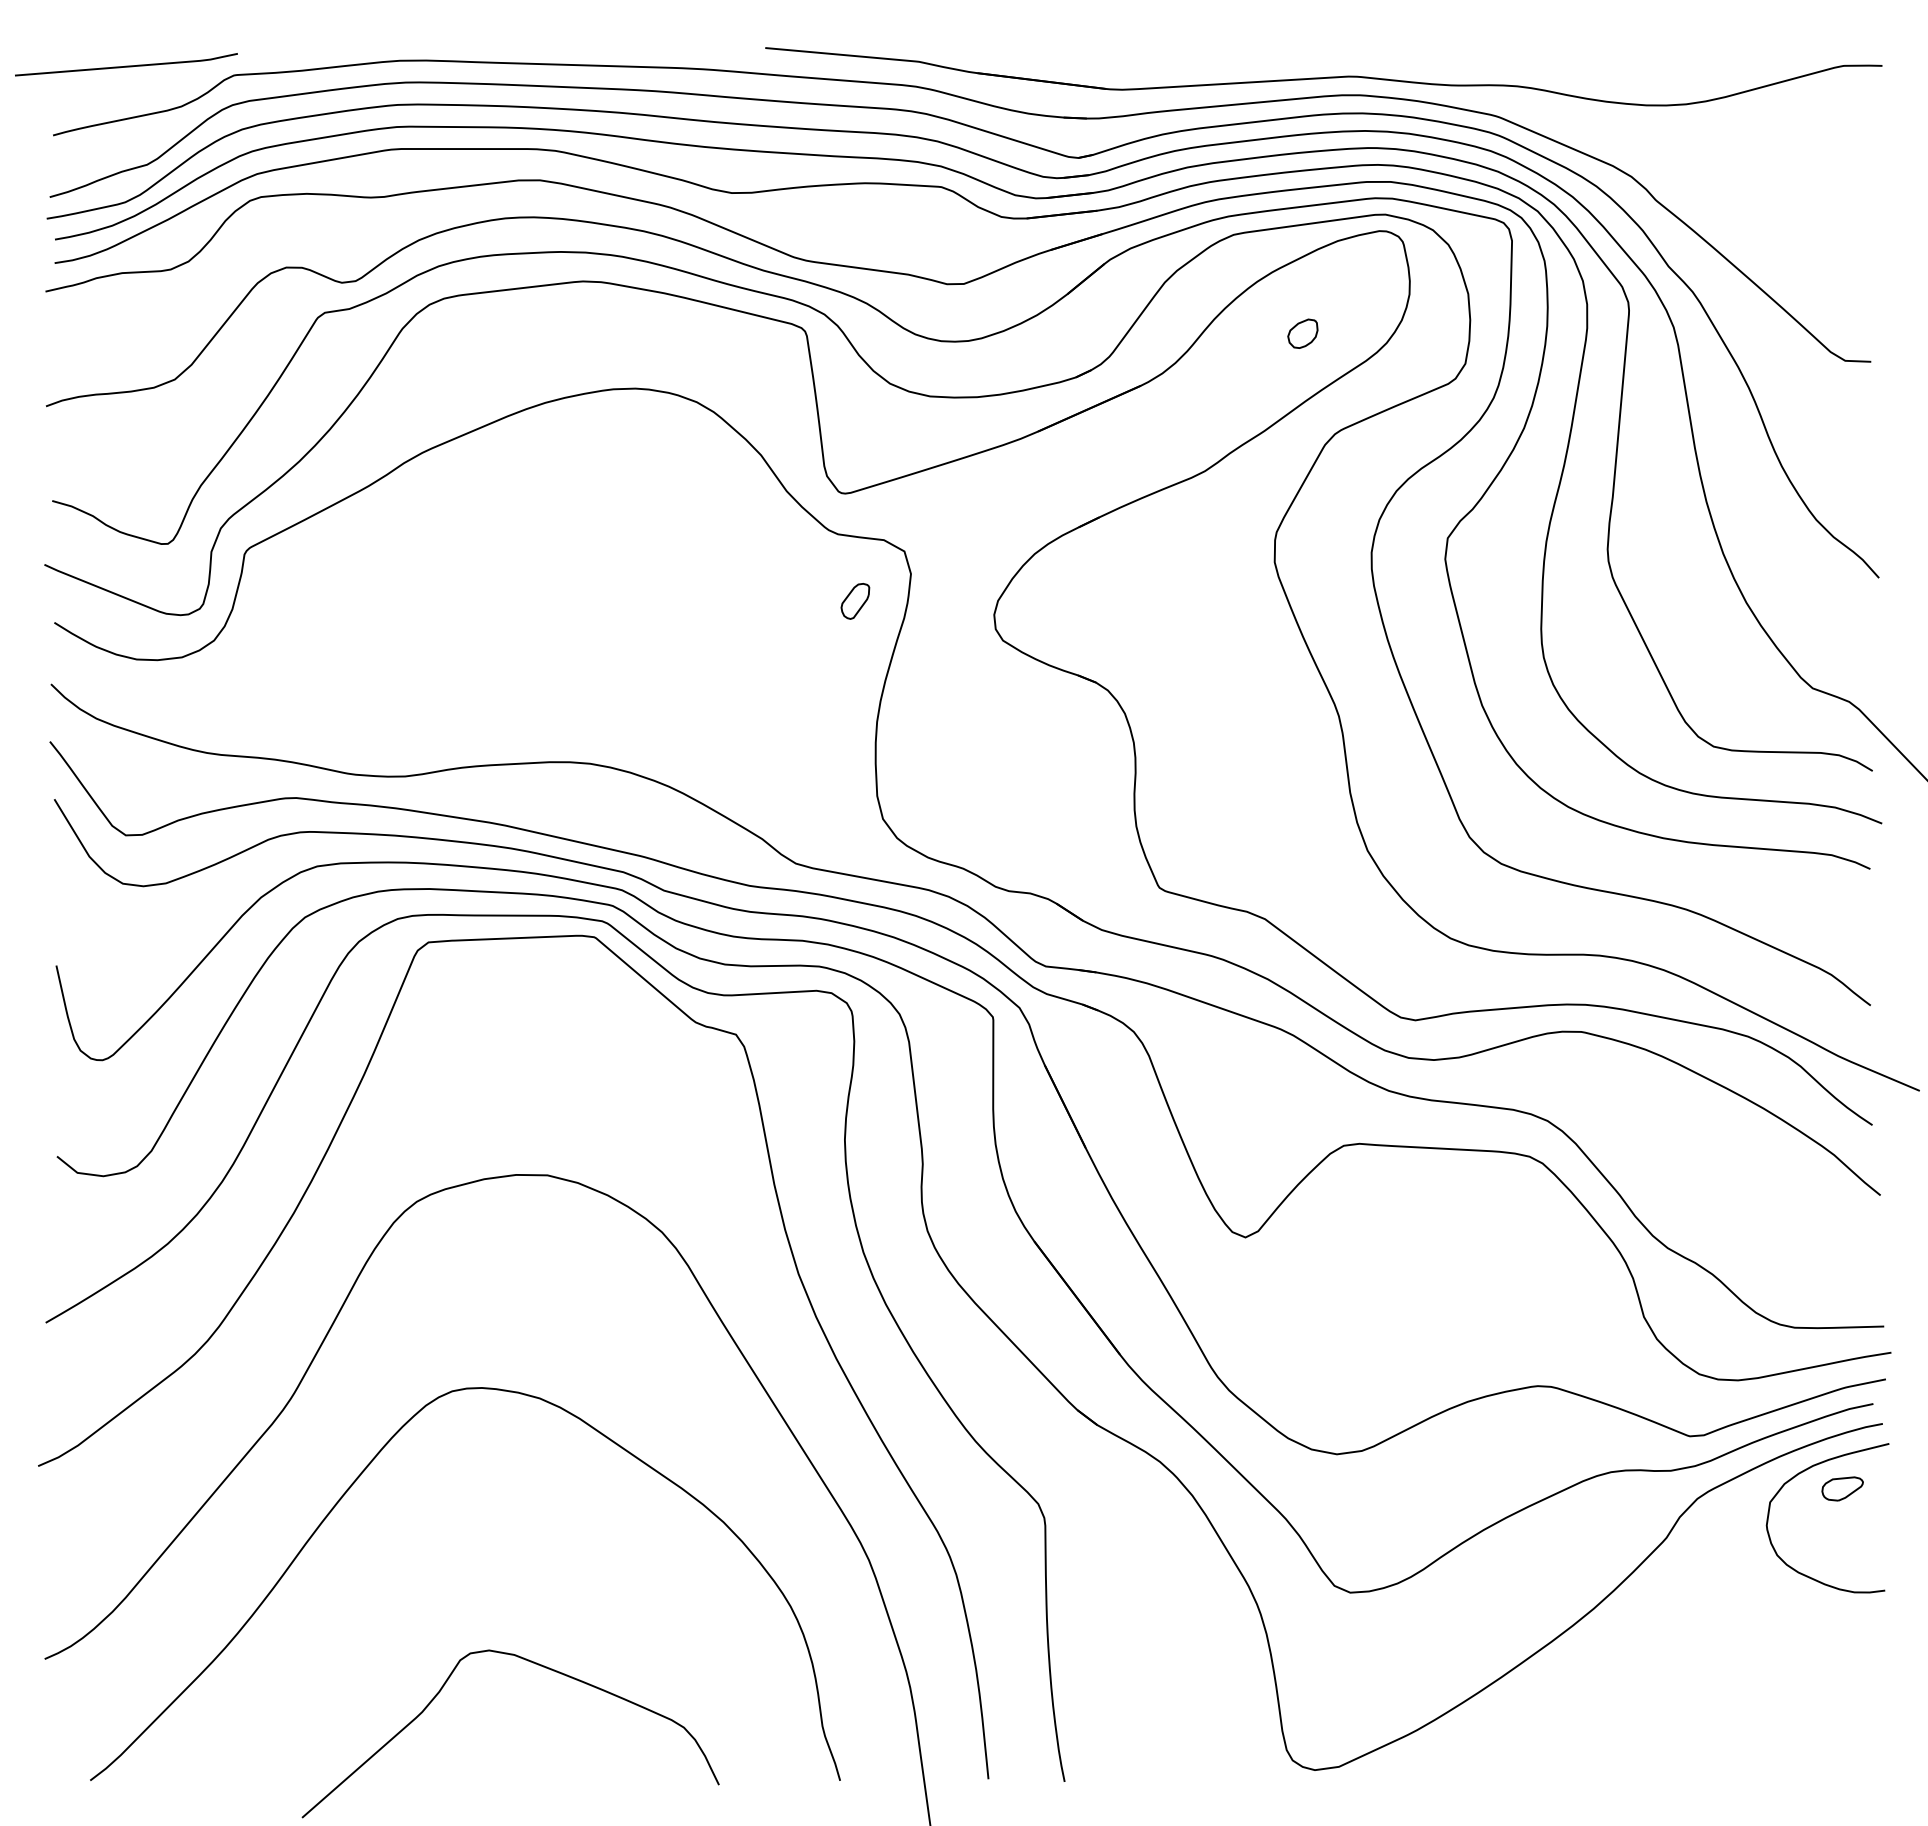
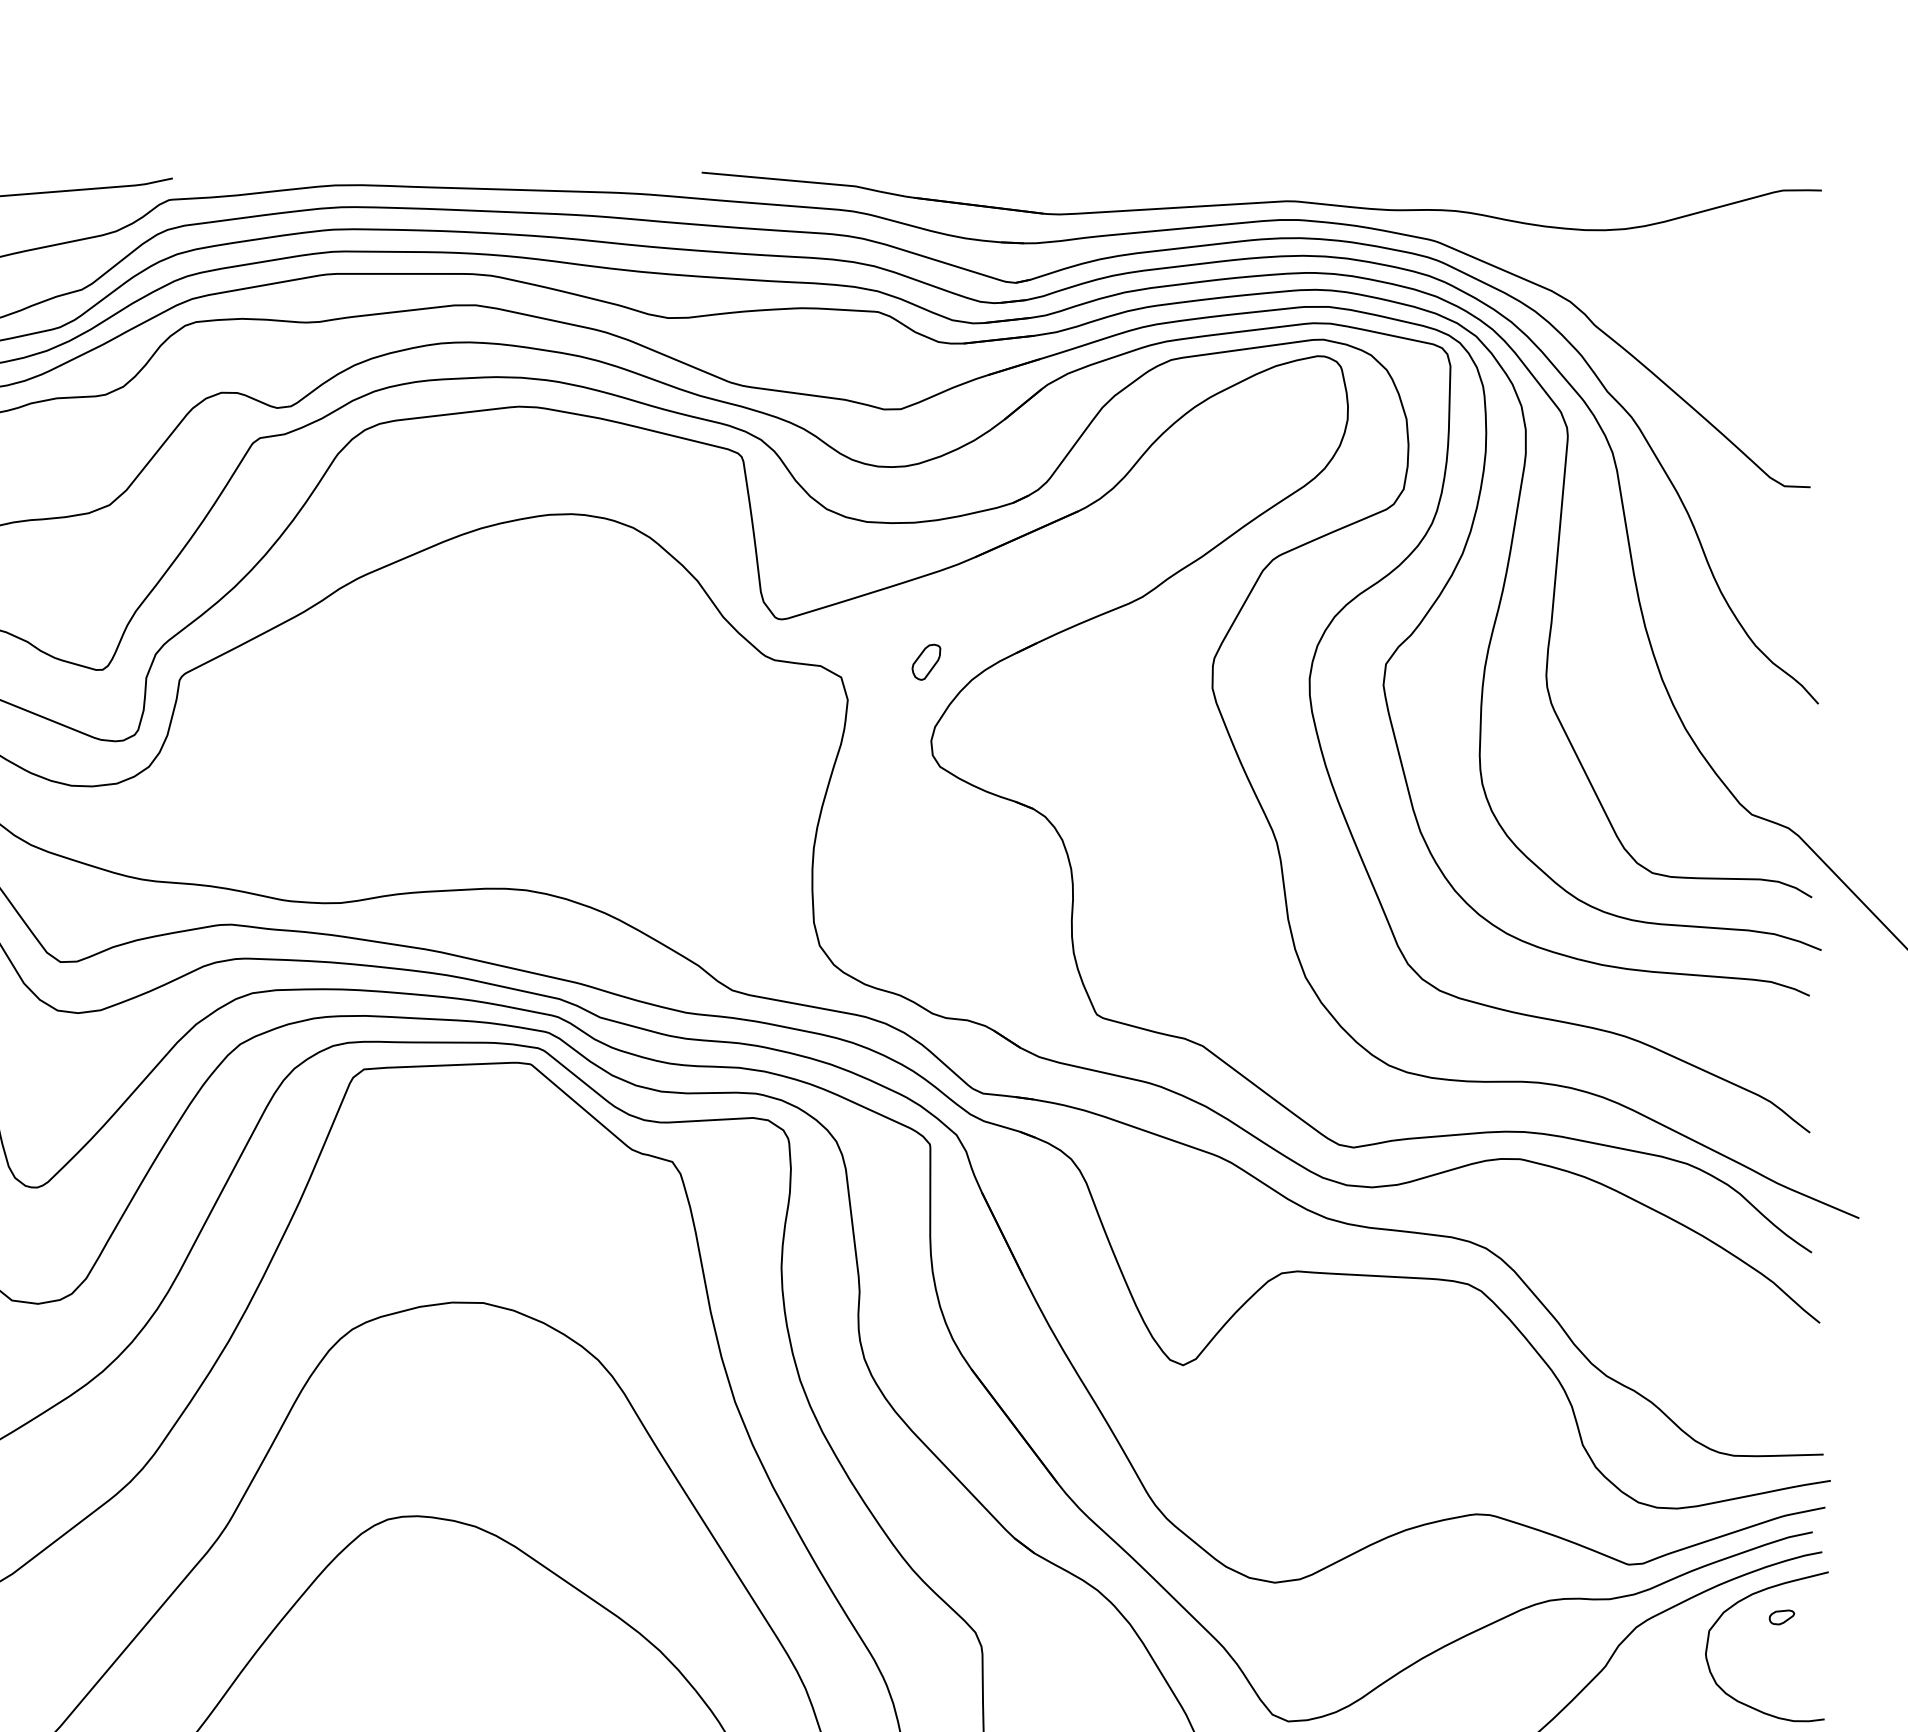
part: (1302, 333) -> (1240, 458), removed
part: (855, 601) -> (926, 662), moved
part: (1842, 1488) -> (1781, 1616), size x0.6

